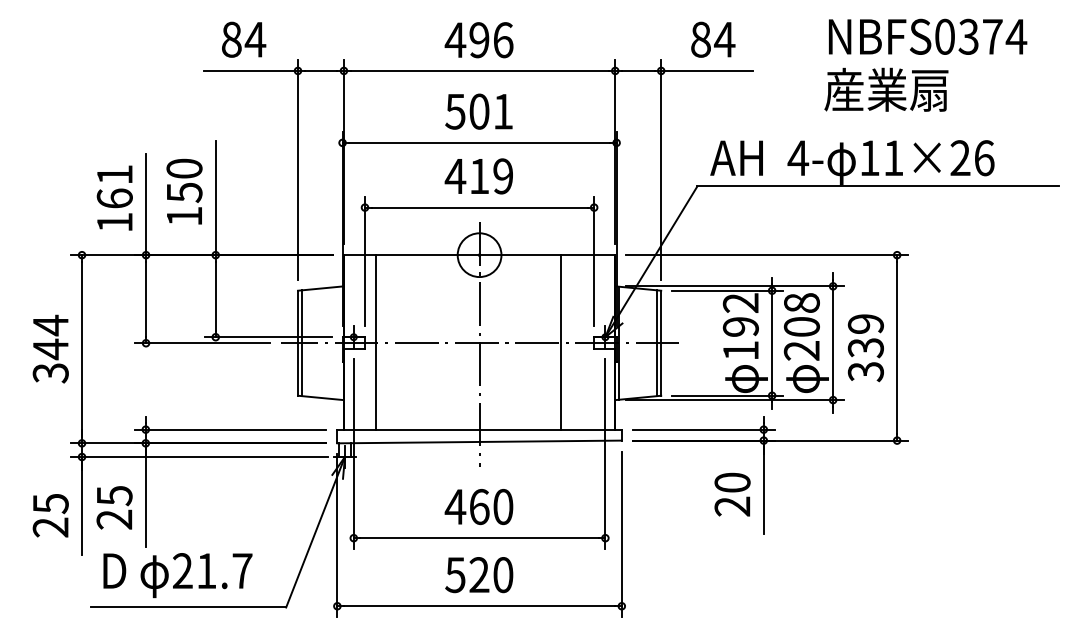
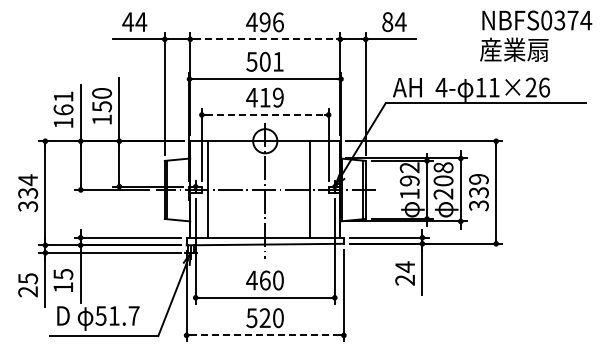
text: (232, 40) -> (128, 22), 84 -> 44
text: (926, 63) -> (536, 35), moved
line: (480, 71) -> (265, 39), solid -> dashed
line: (480, 206) -> (265, 114), solid -> dashed
text: (51, 349) -> (28, 193), 344 -> 334
text: (733, 483) -> (405, 267), 20 -> 24
text: (114, 519) -> (63, 287), 25 -> 15
text: (181, 570) -> (100, 315), 21.7 -> 51.7
line: (480, 606) -> (265, 335), solid -> dashed

